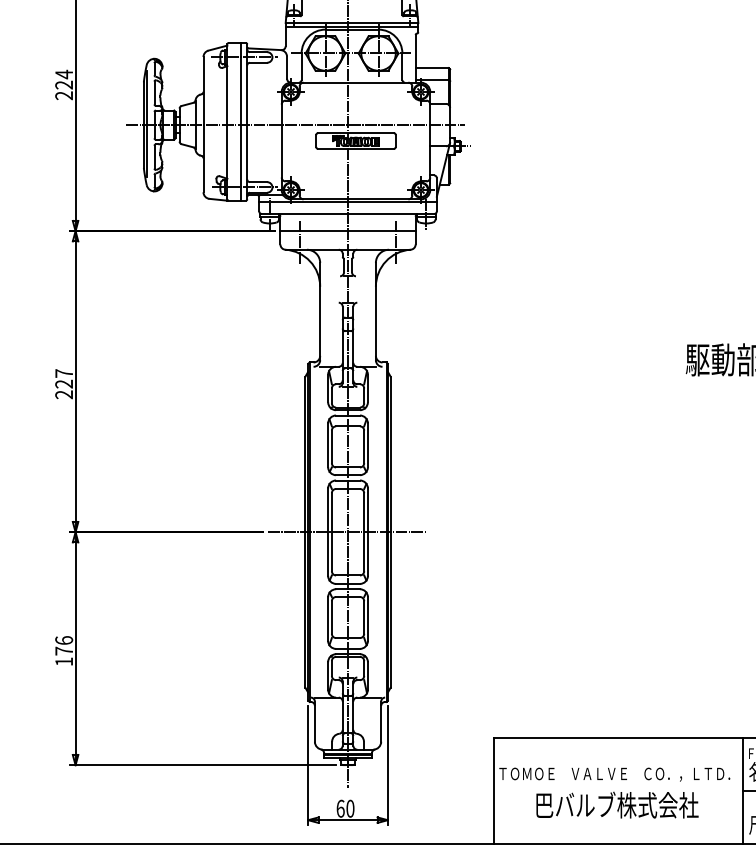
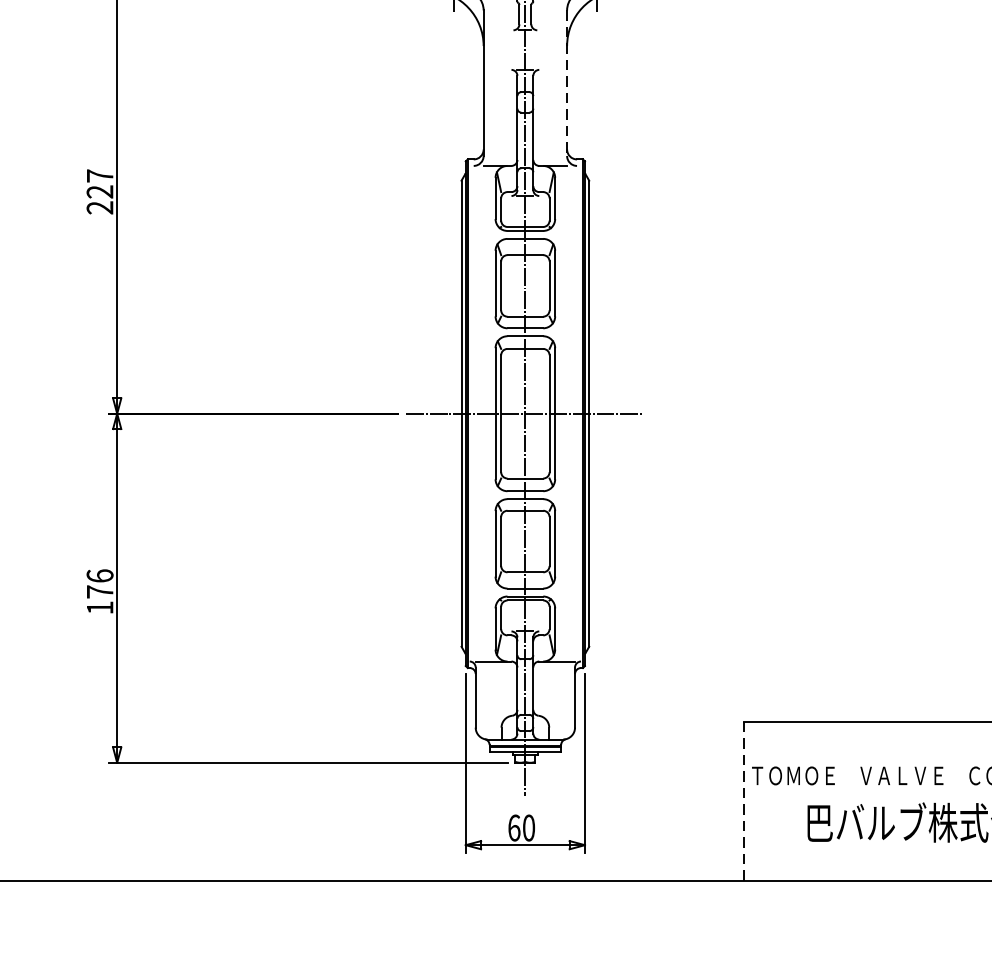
line: (375, 311) -> (566, 83), solid -> dashed
line: (493, 790) -> (743, 800), solid -> dashed

